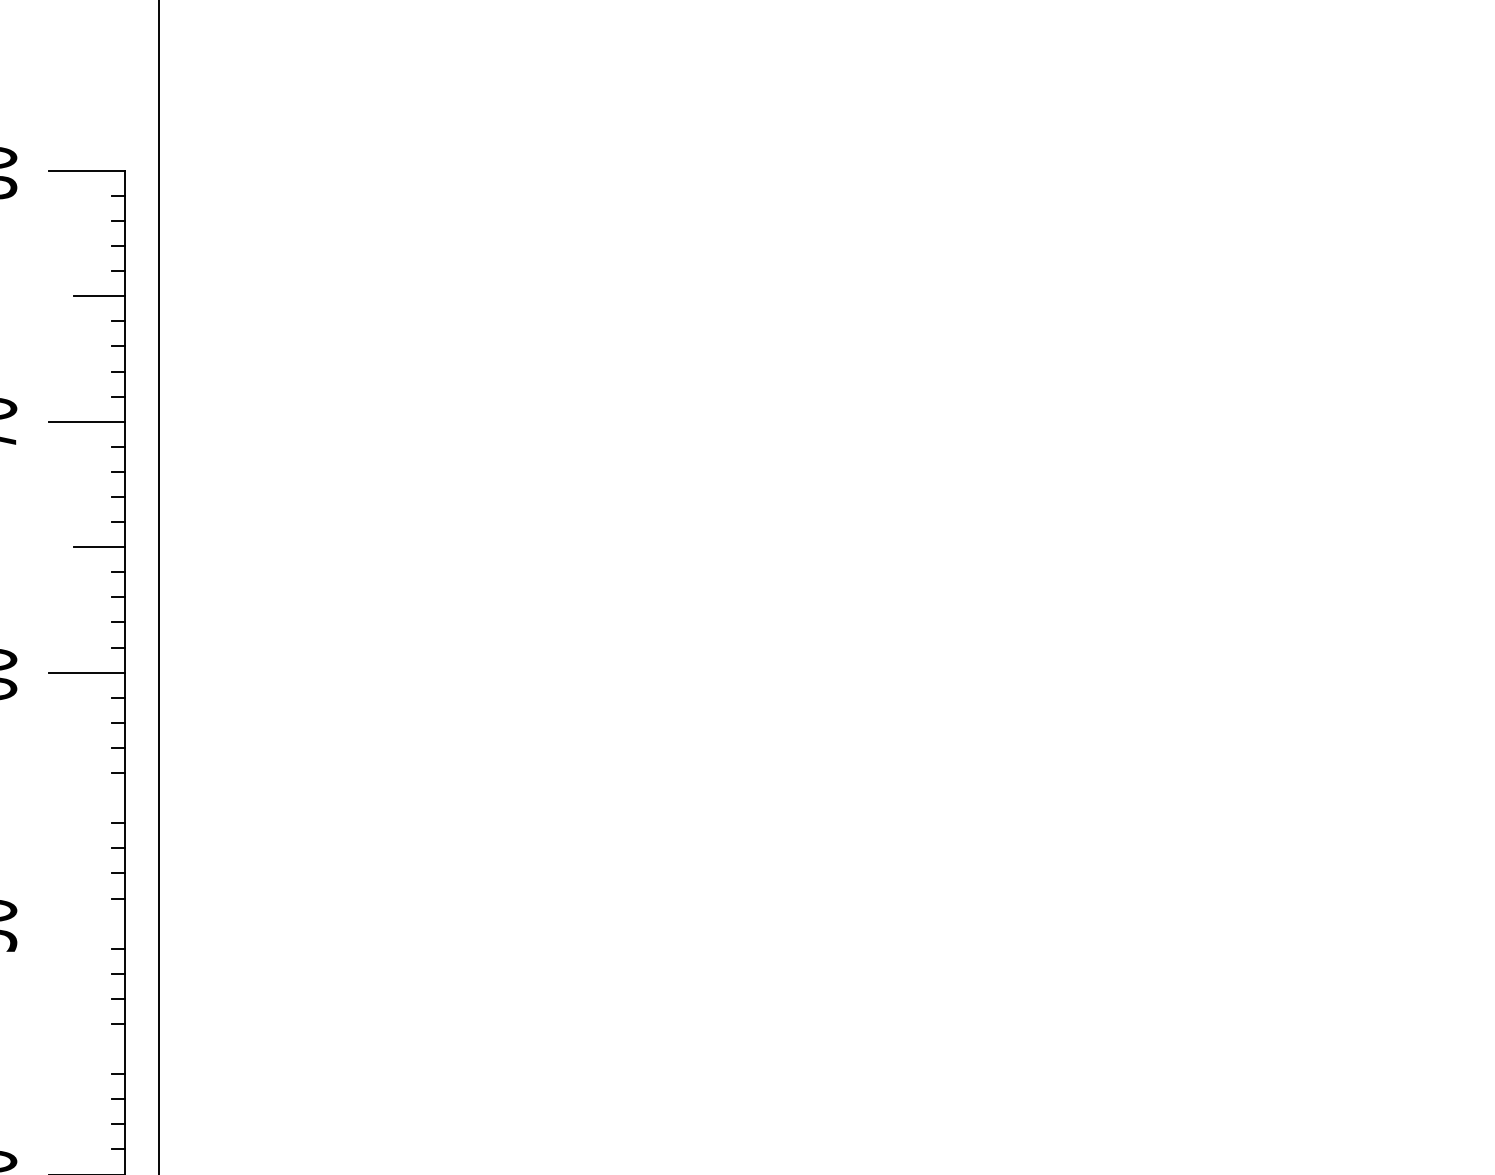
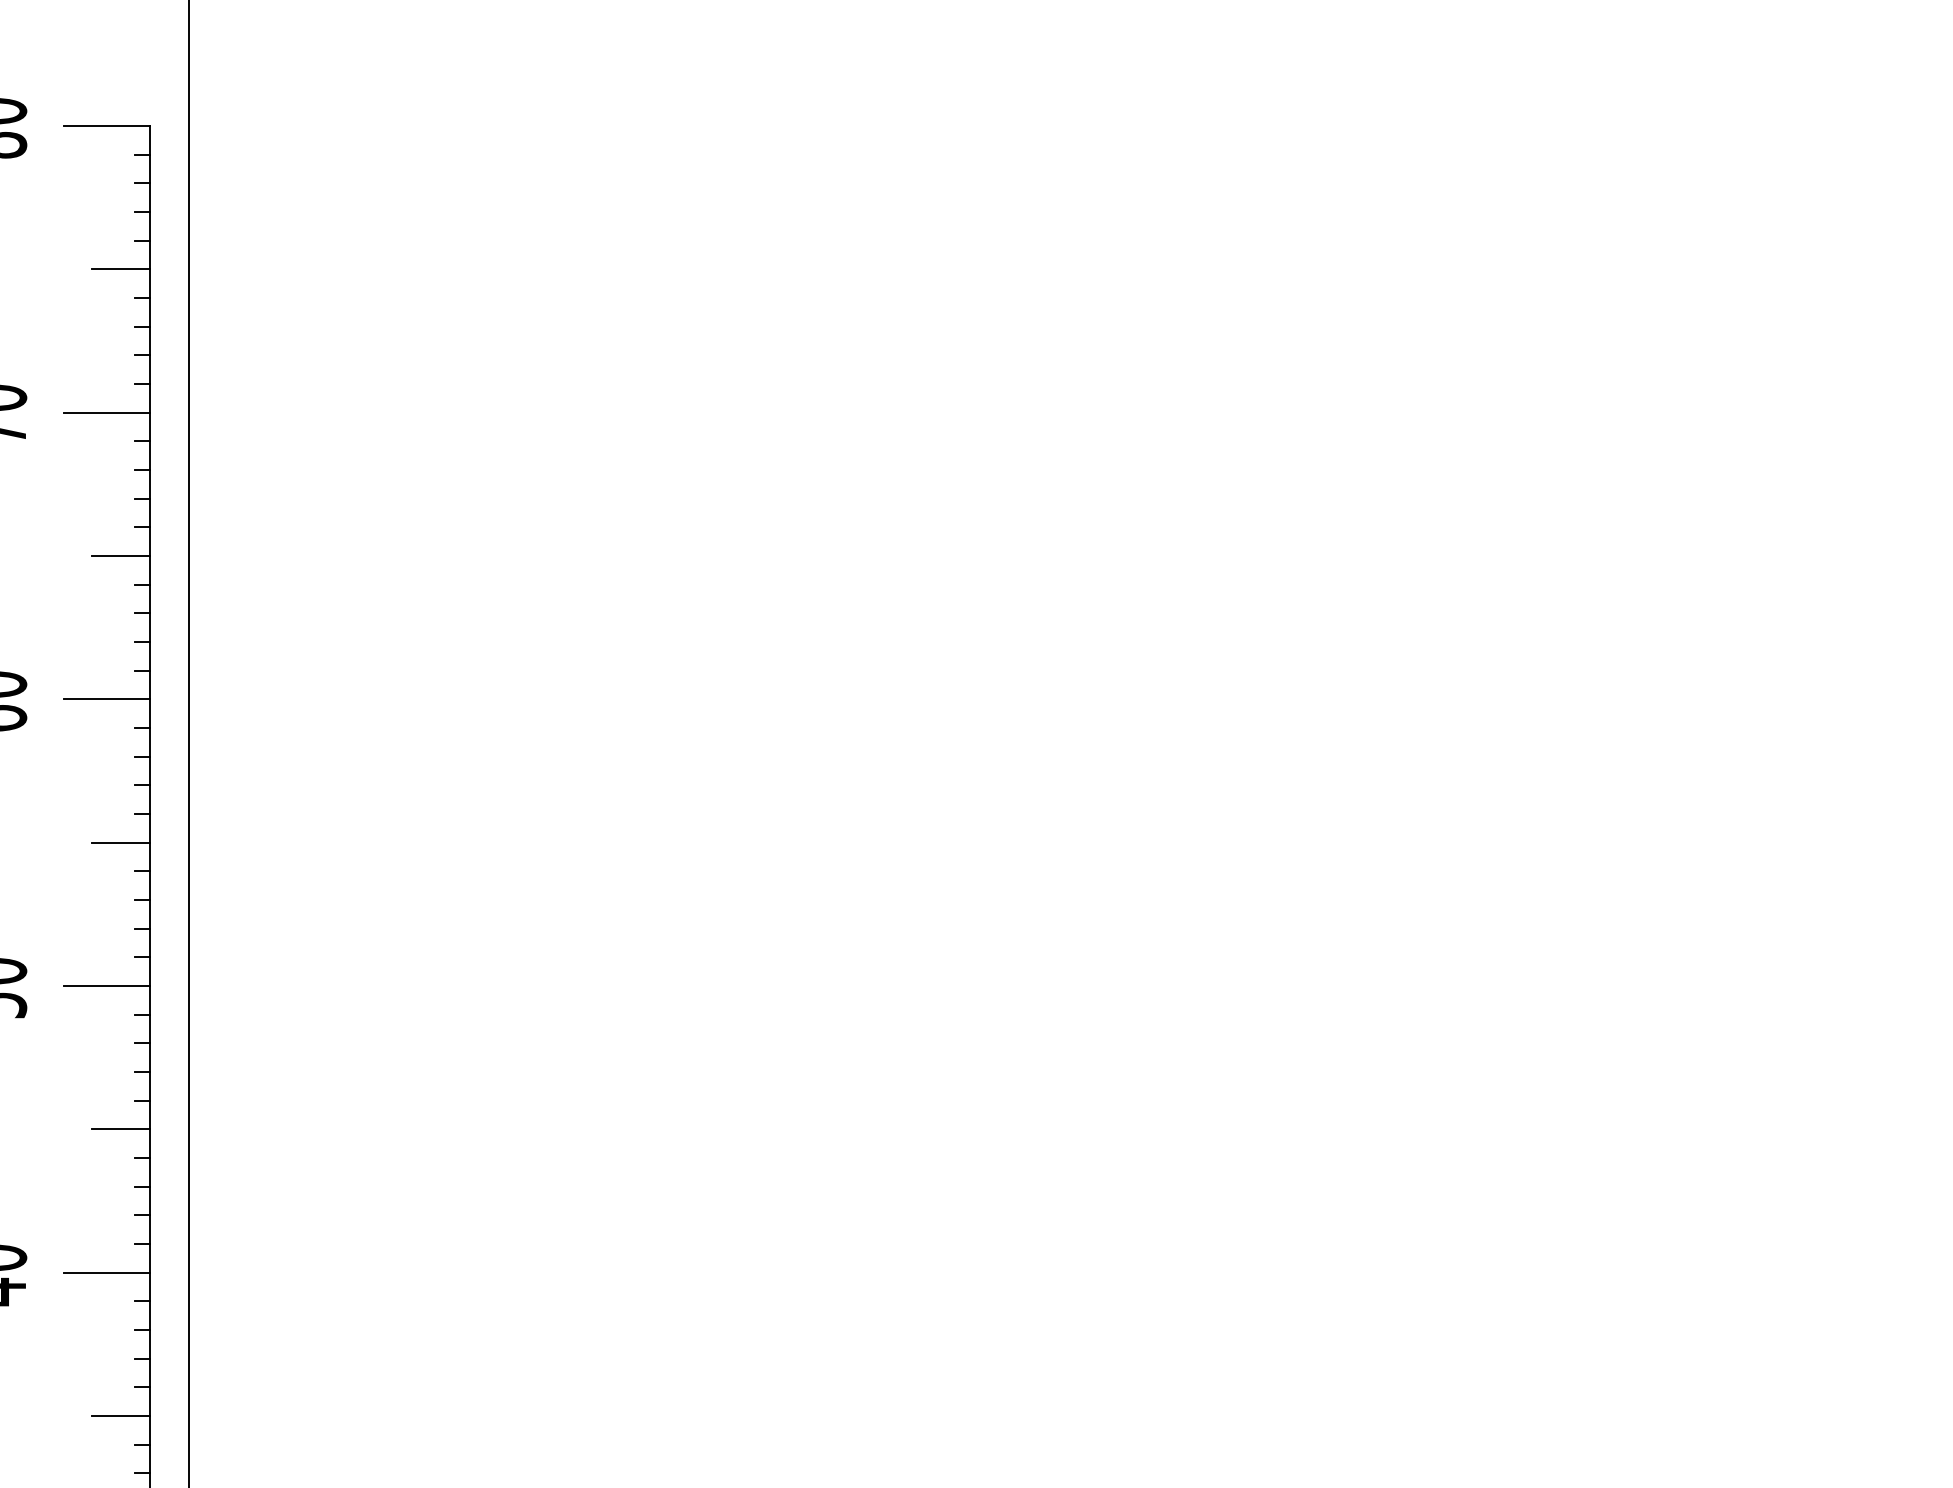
line: (98, 798) -> (120, 842), added
line: (86, 923) -> (106, 985), added
line: (98, 1049) -> (120, 1129), added

